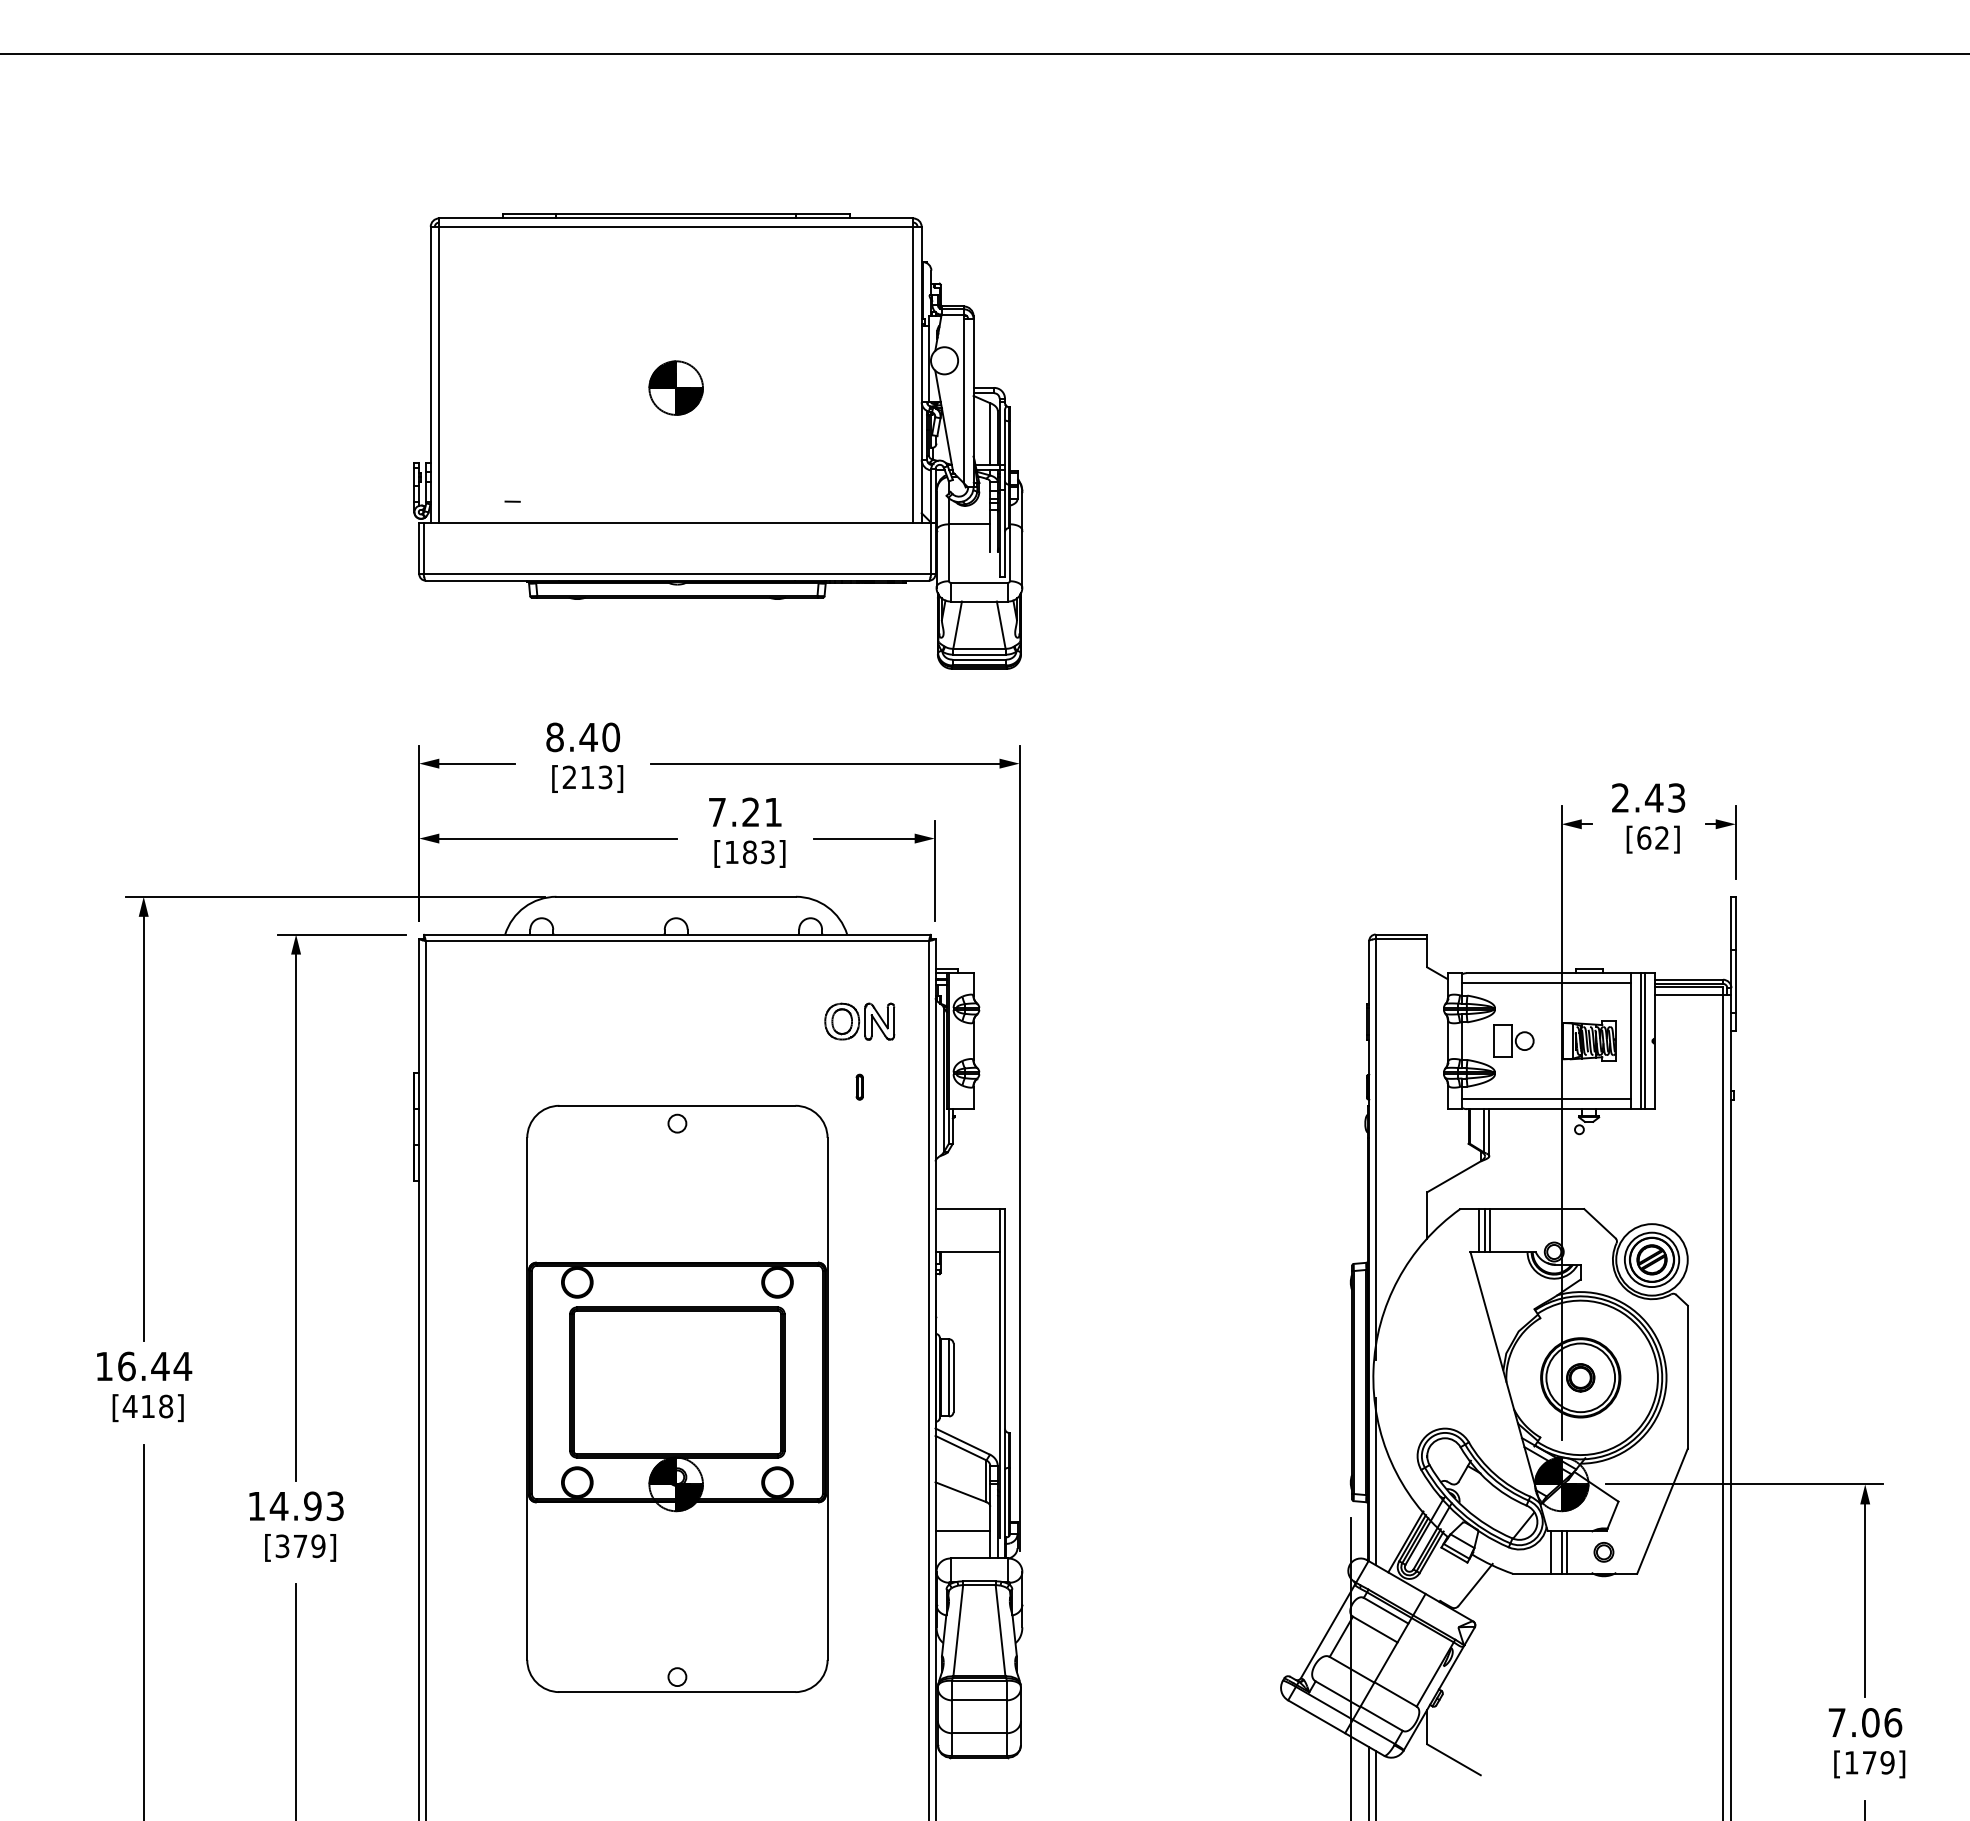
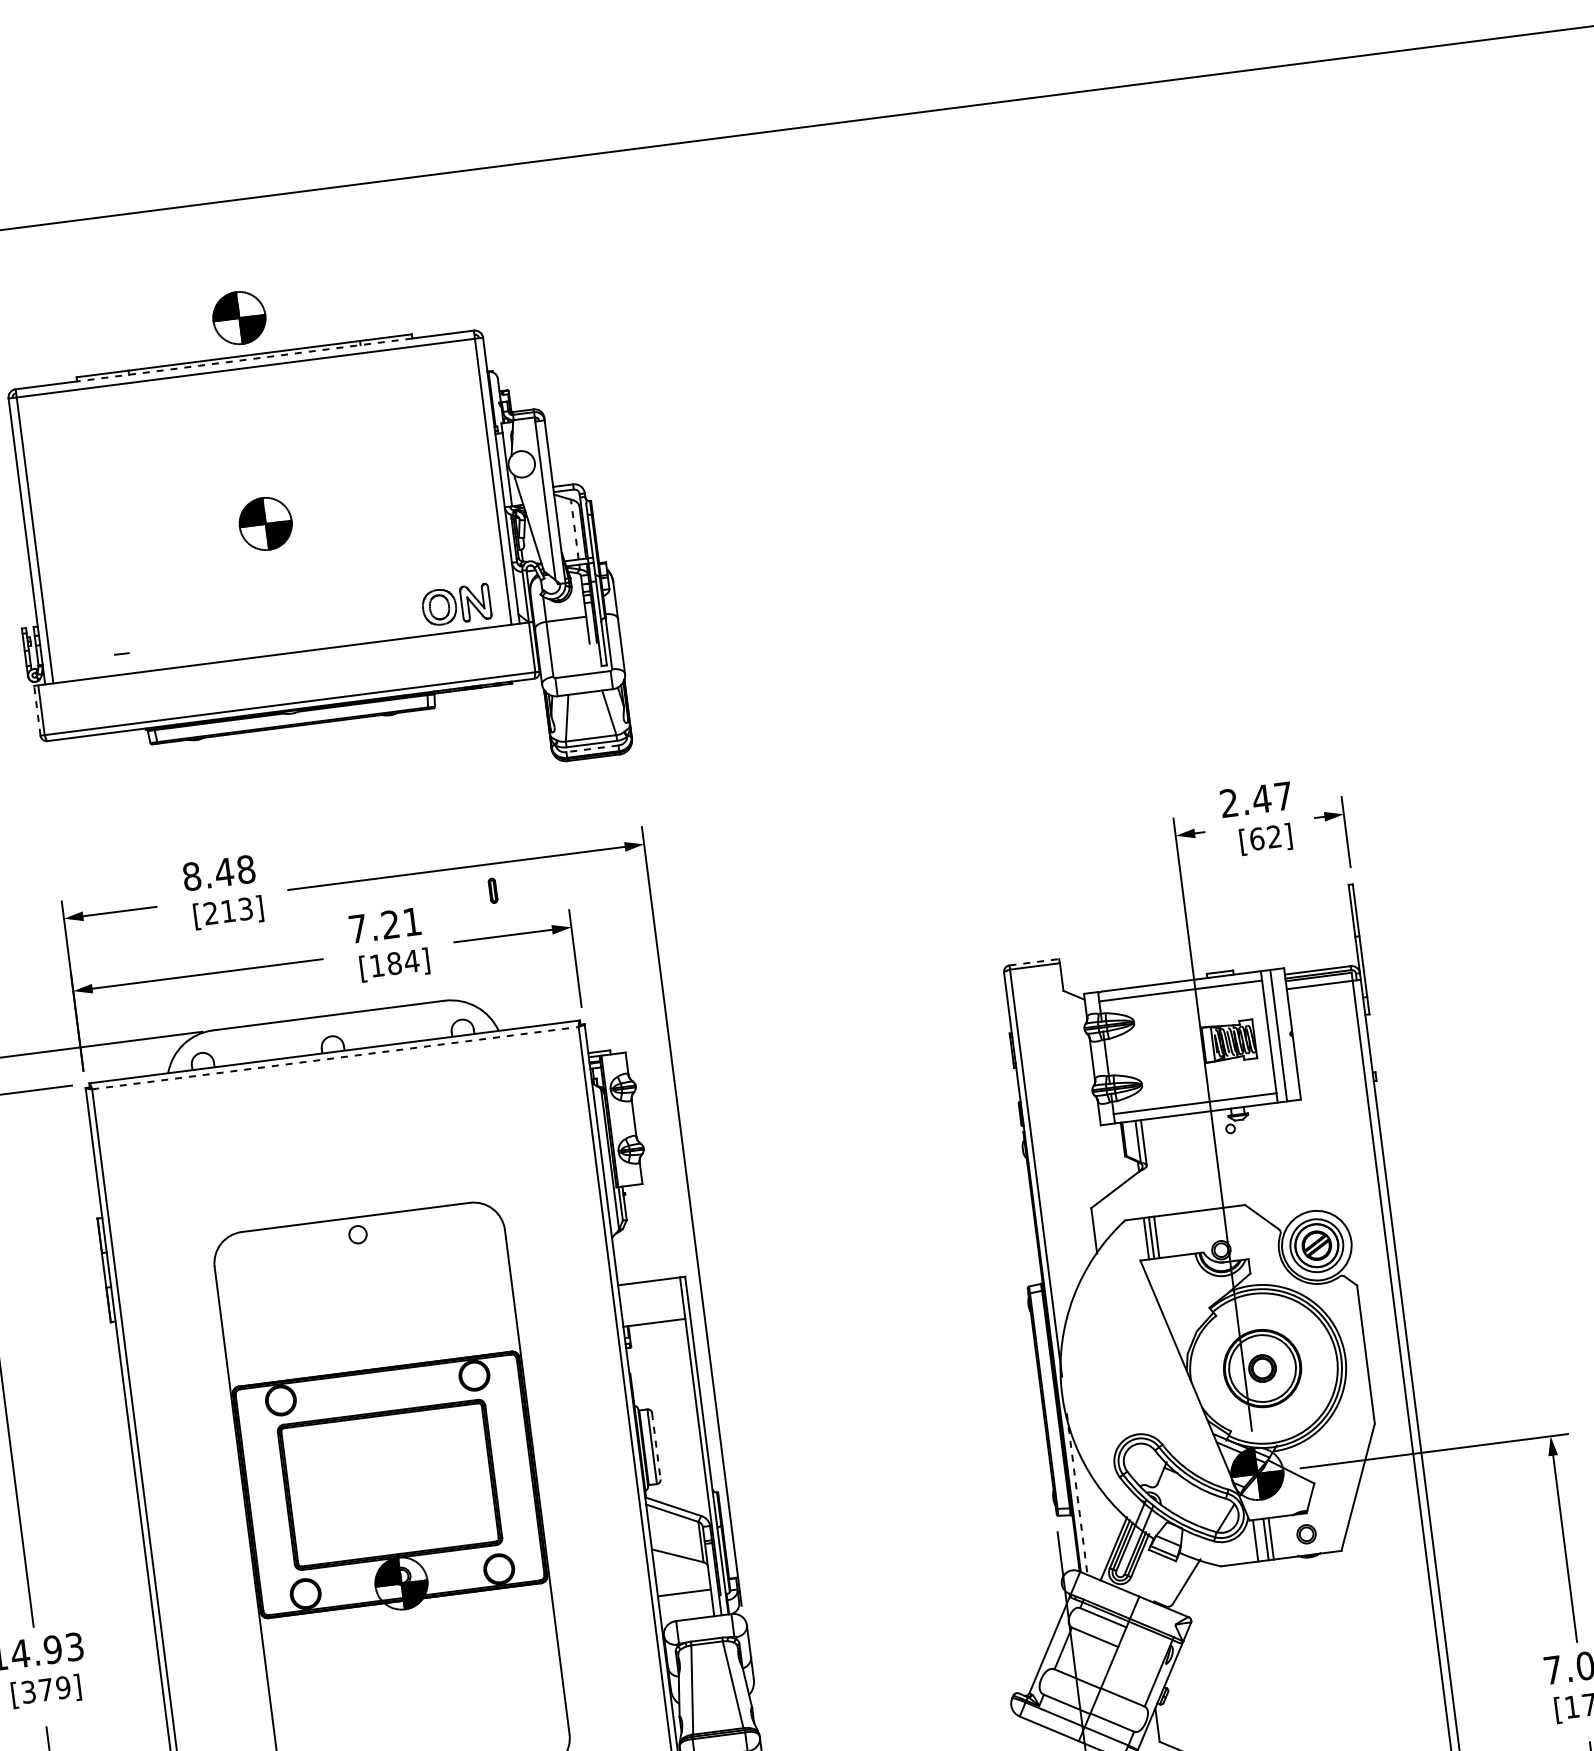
part: (675, 174) -> (238, 317), added
line: (675, 218) -> (244, 360), solid -> dashed
line: (990, 434) -> (575, 529), solid -> dashed
line: (419, 548) -> (37, 710), solid -> dashed
line: (979, 659) -> (592, 748), solid -> dashed
text: (611, 737) -> (246, 869), 8.40 -> 8.48
text: (1676, 797) -> (1283, 795), 2.43 -> 2.47
text: (767, 852) -> (411, 961), [183] -> [184]
line: (1401, 934) -> (1034, 962), solid -> dashed
line: (677, 940) -> (335, 1057), solid -> dashed
part: (859, 1021) -> (456, 605), moved
part: (1513, 1040) -> (1155, 1050), removed
line: (1644, 1041) -> (1282, 1035), removed
part: (859, 1086) -> (492, 890), moved
line: (953, 1378) -> (656, 1446), solid -> dashed
line: (1375, 1481) -> (1077, 1494), solid -> dashed

